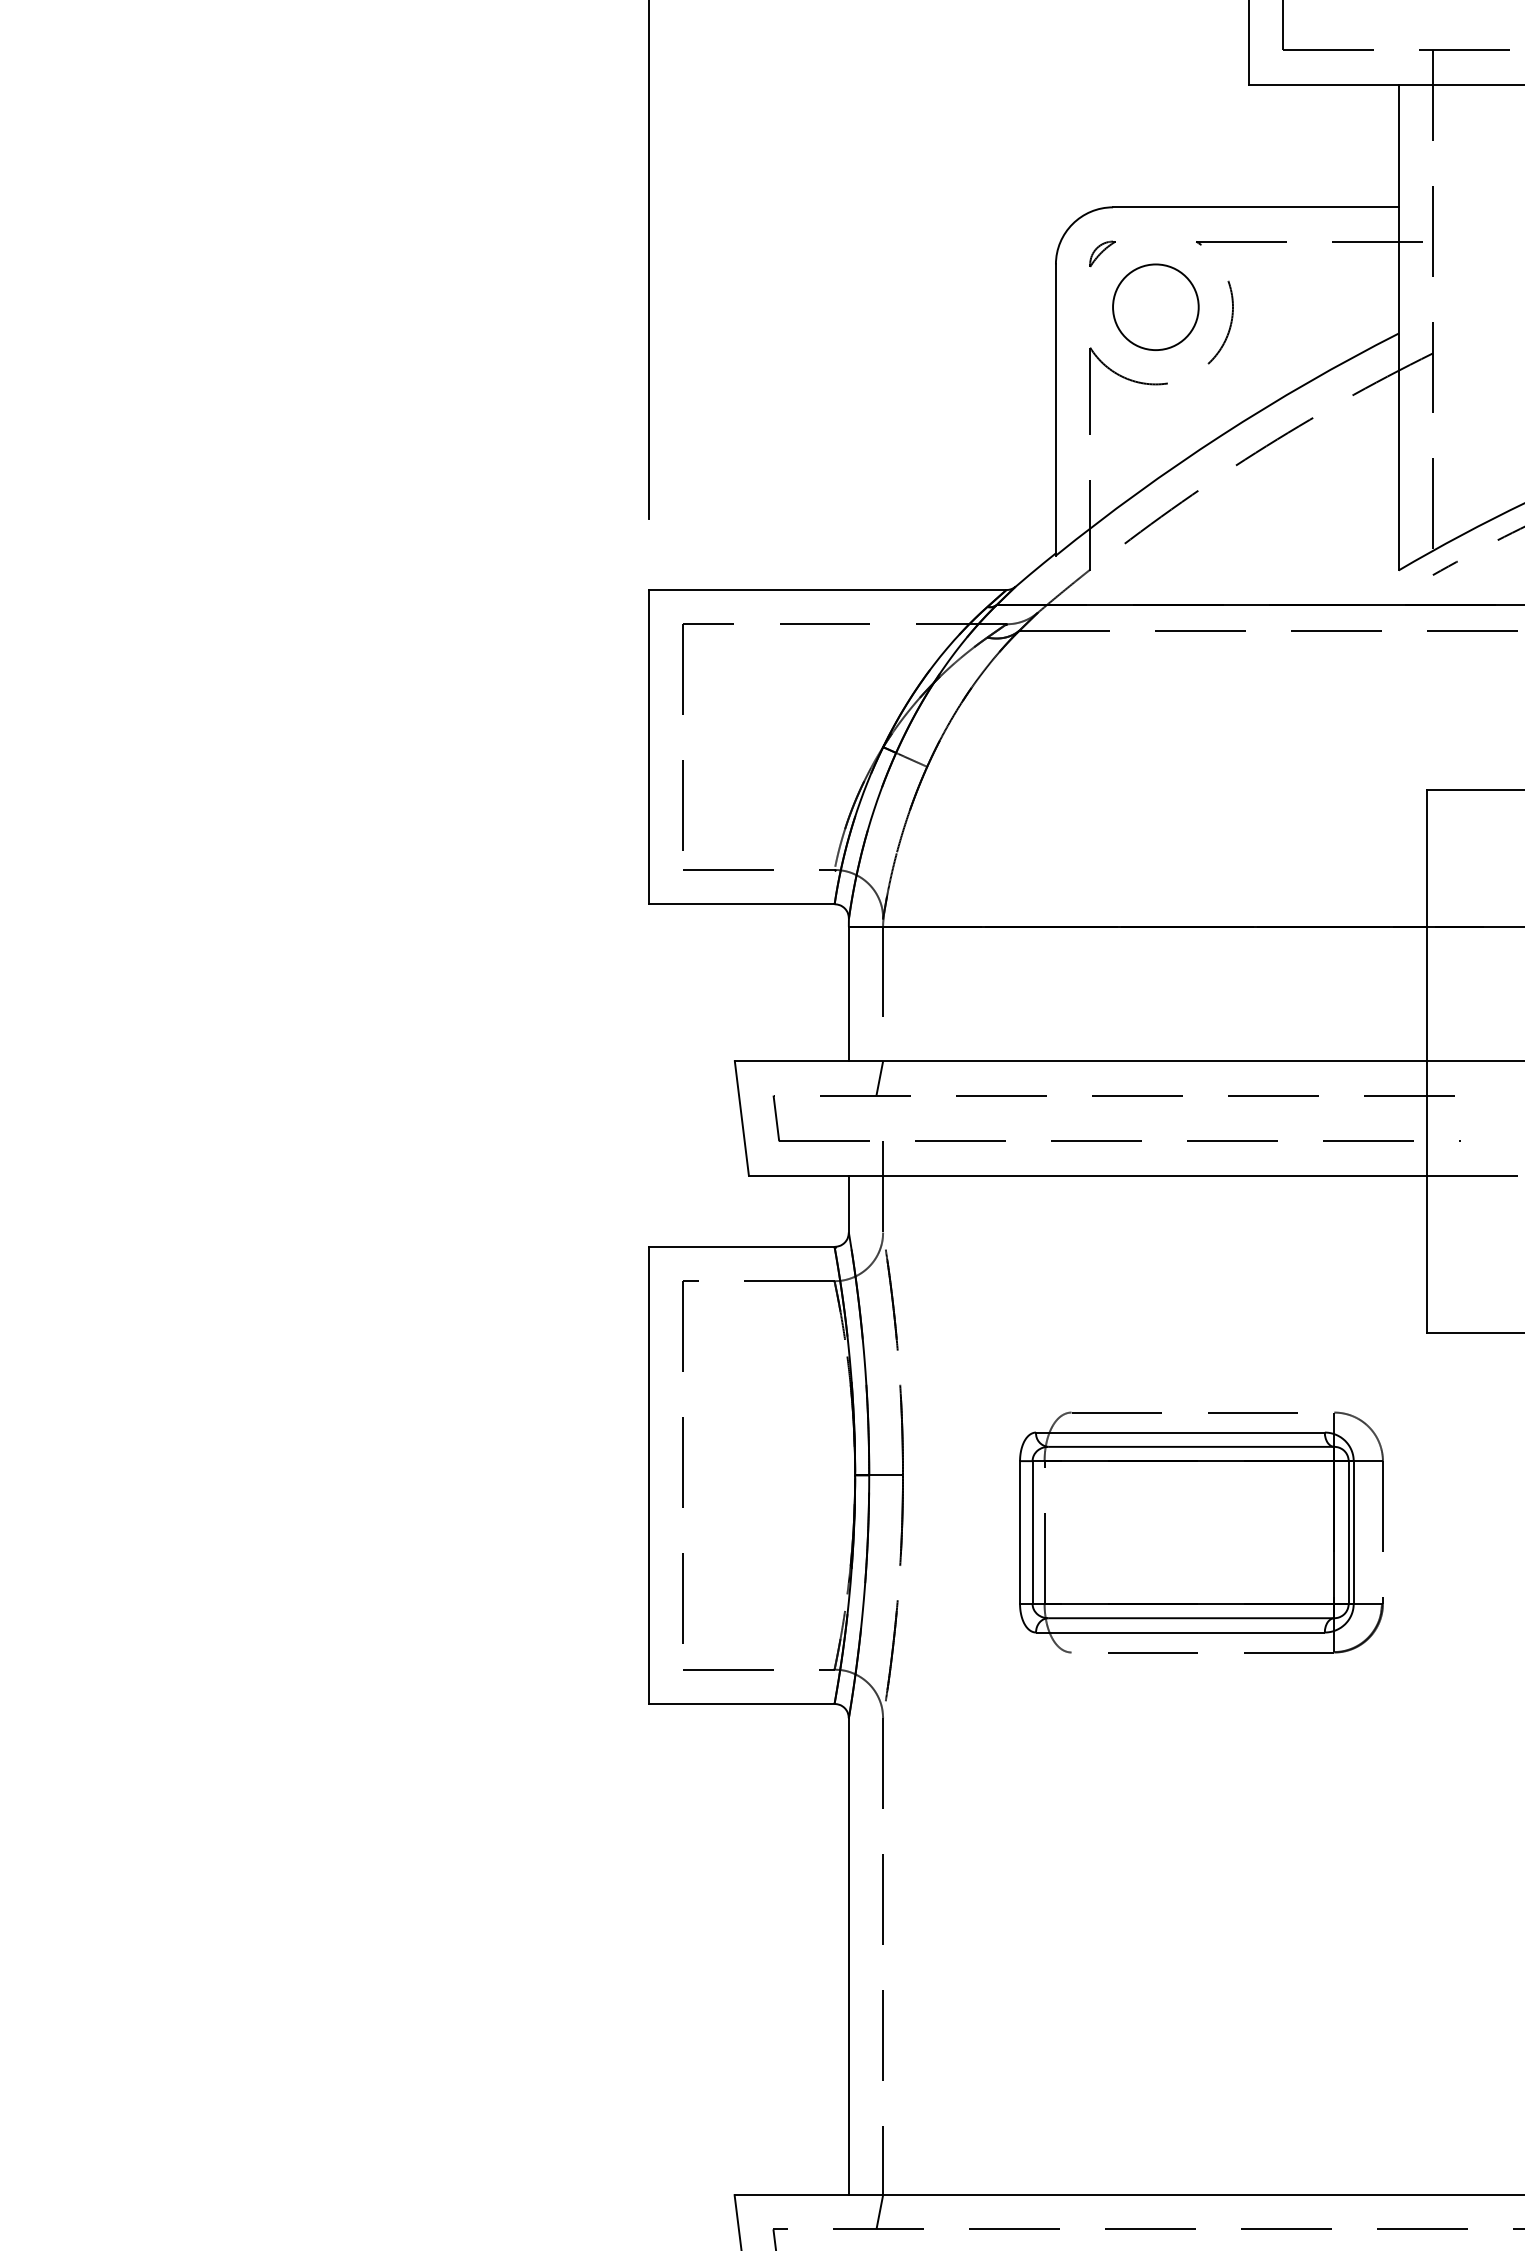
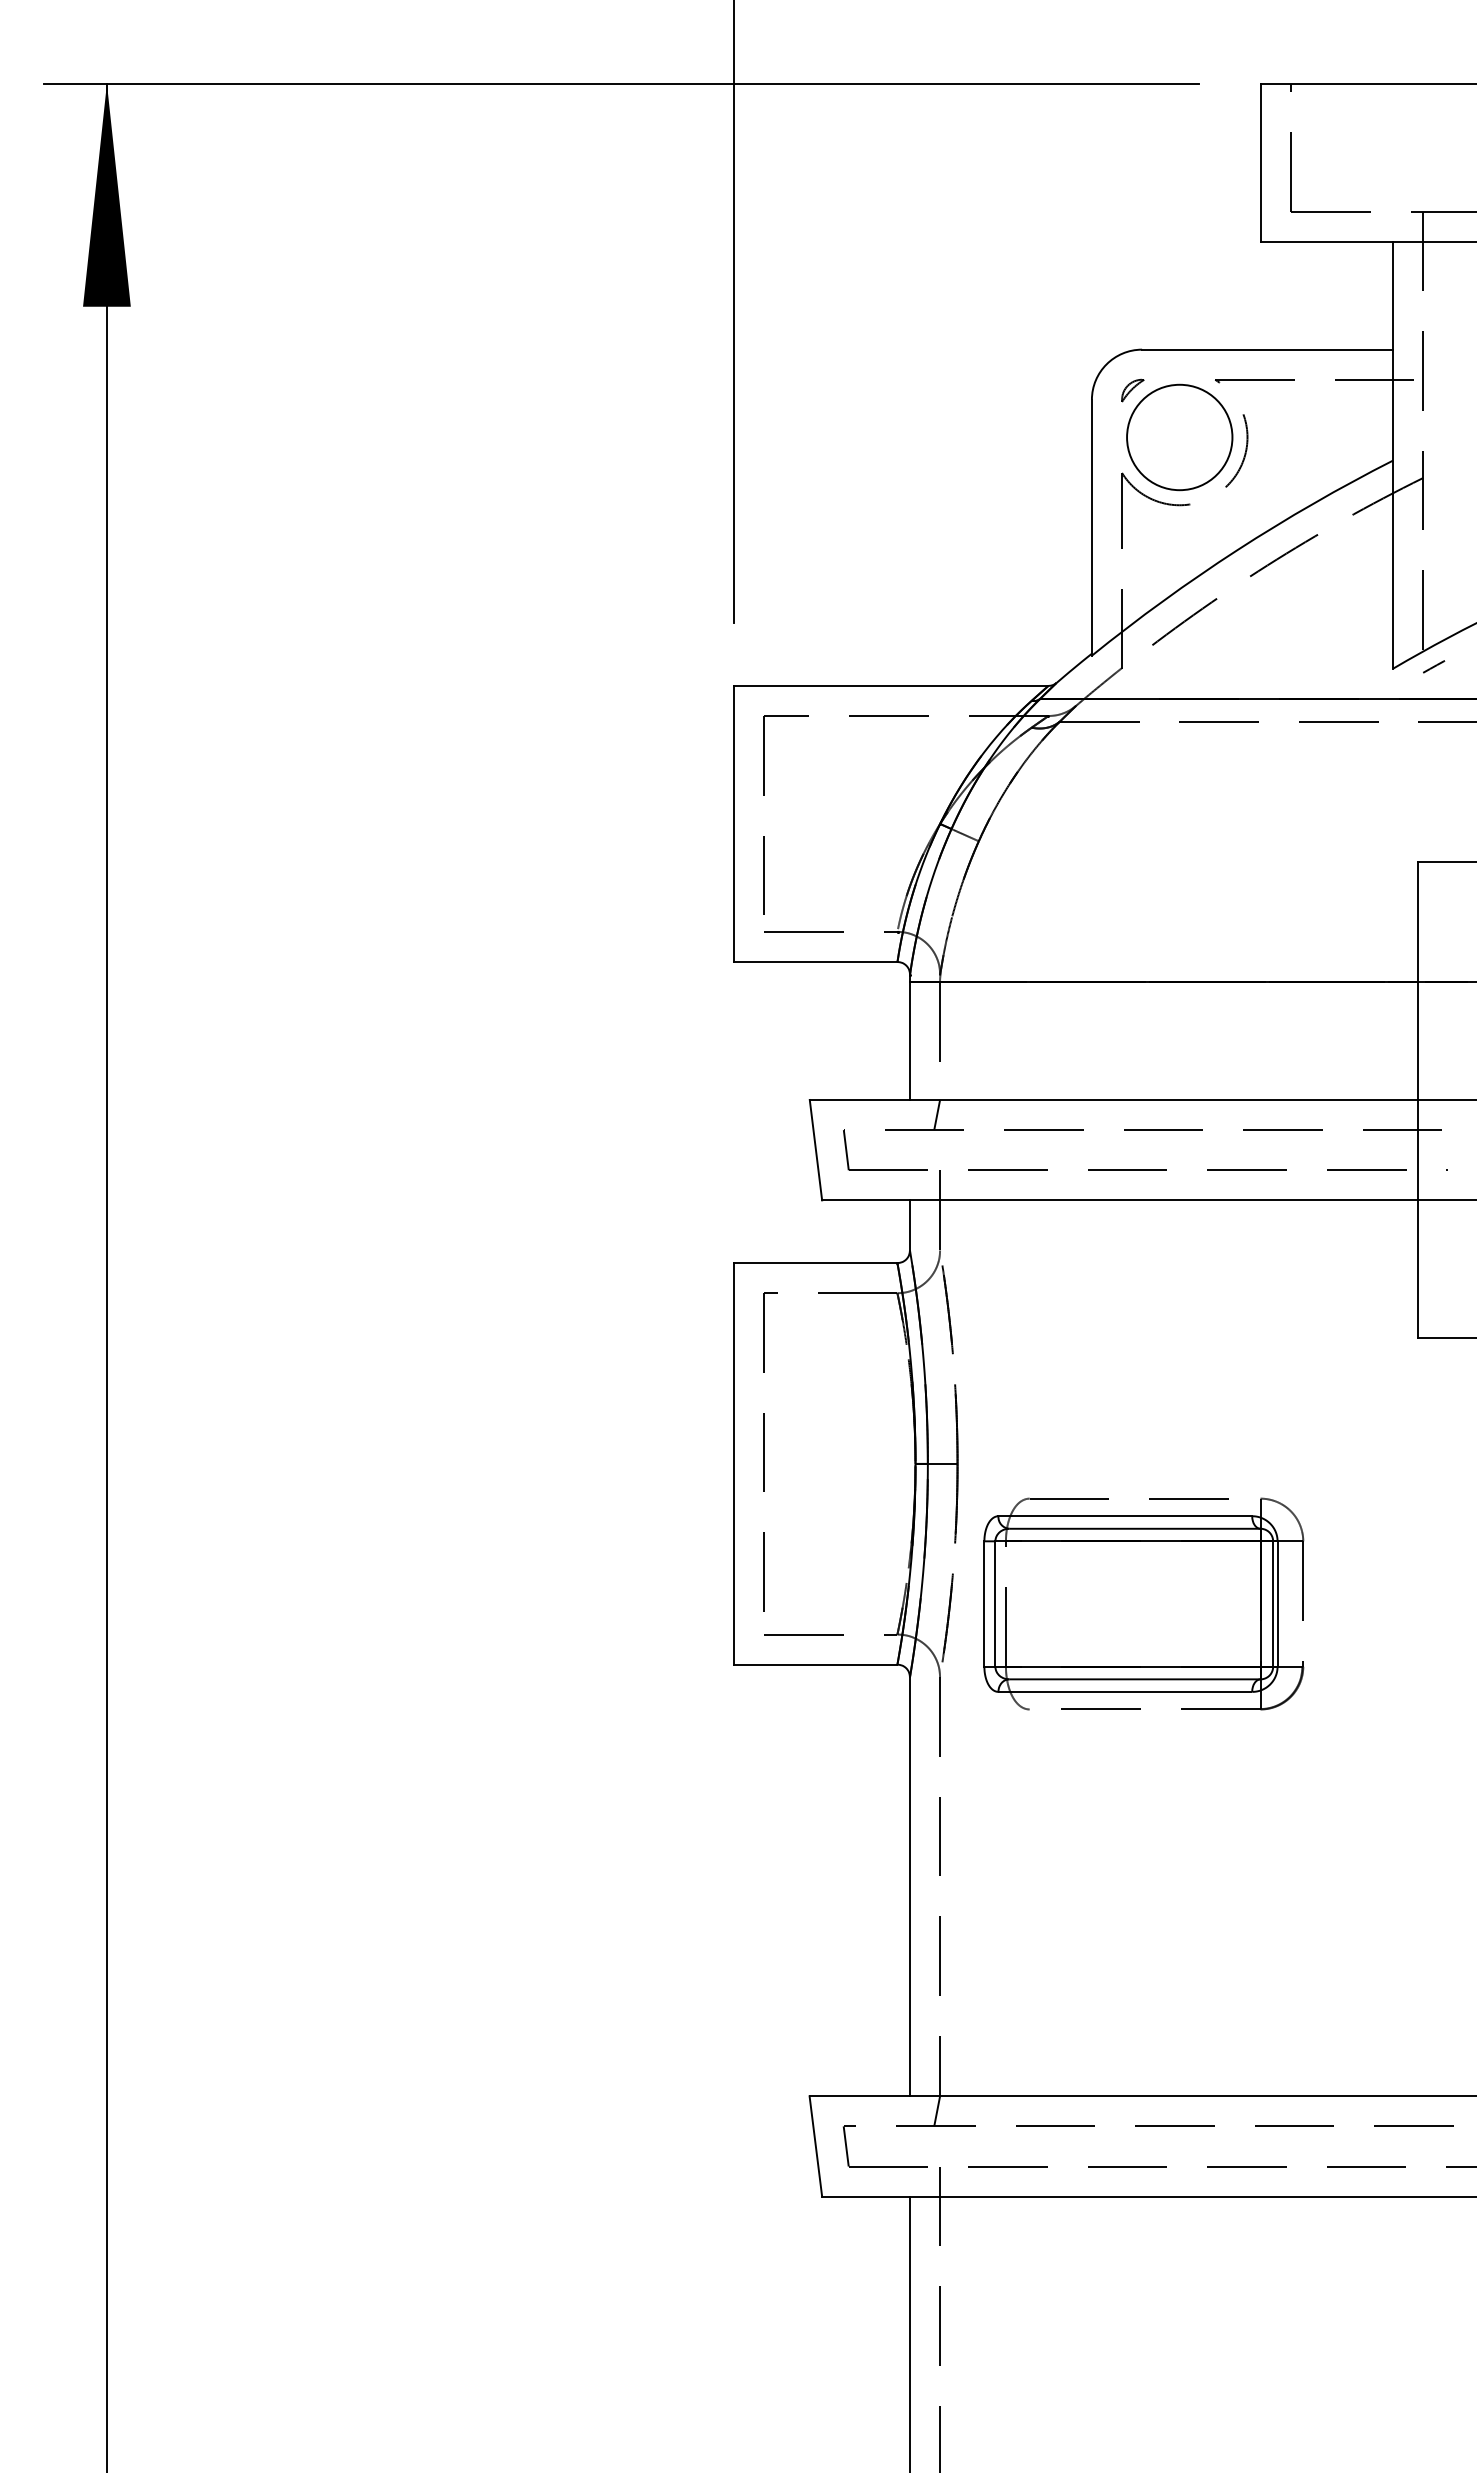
circle: (1155, 307) -> (1179, 437), size x1.4
part: (1201, 1531) -> (1143, 1603), moved

